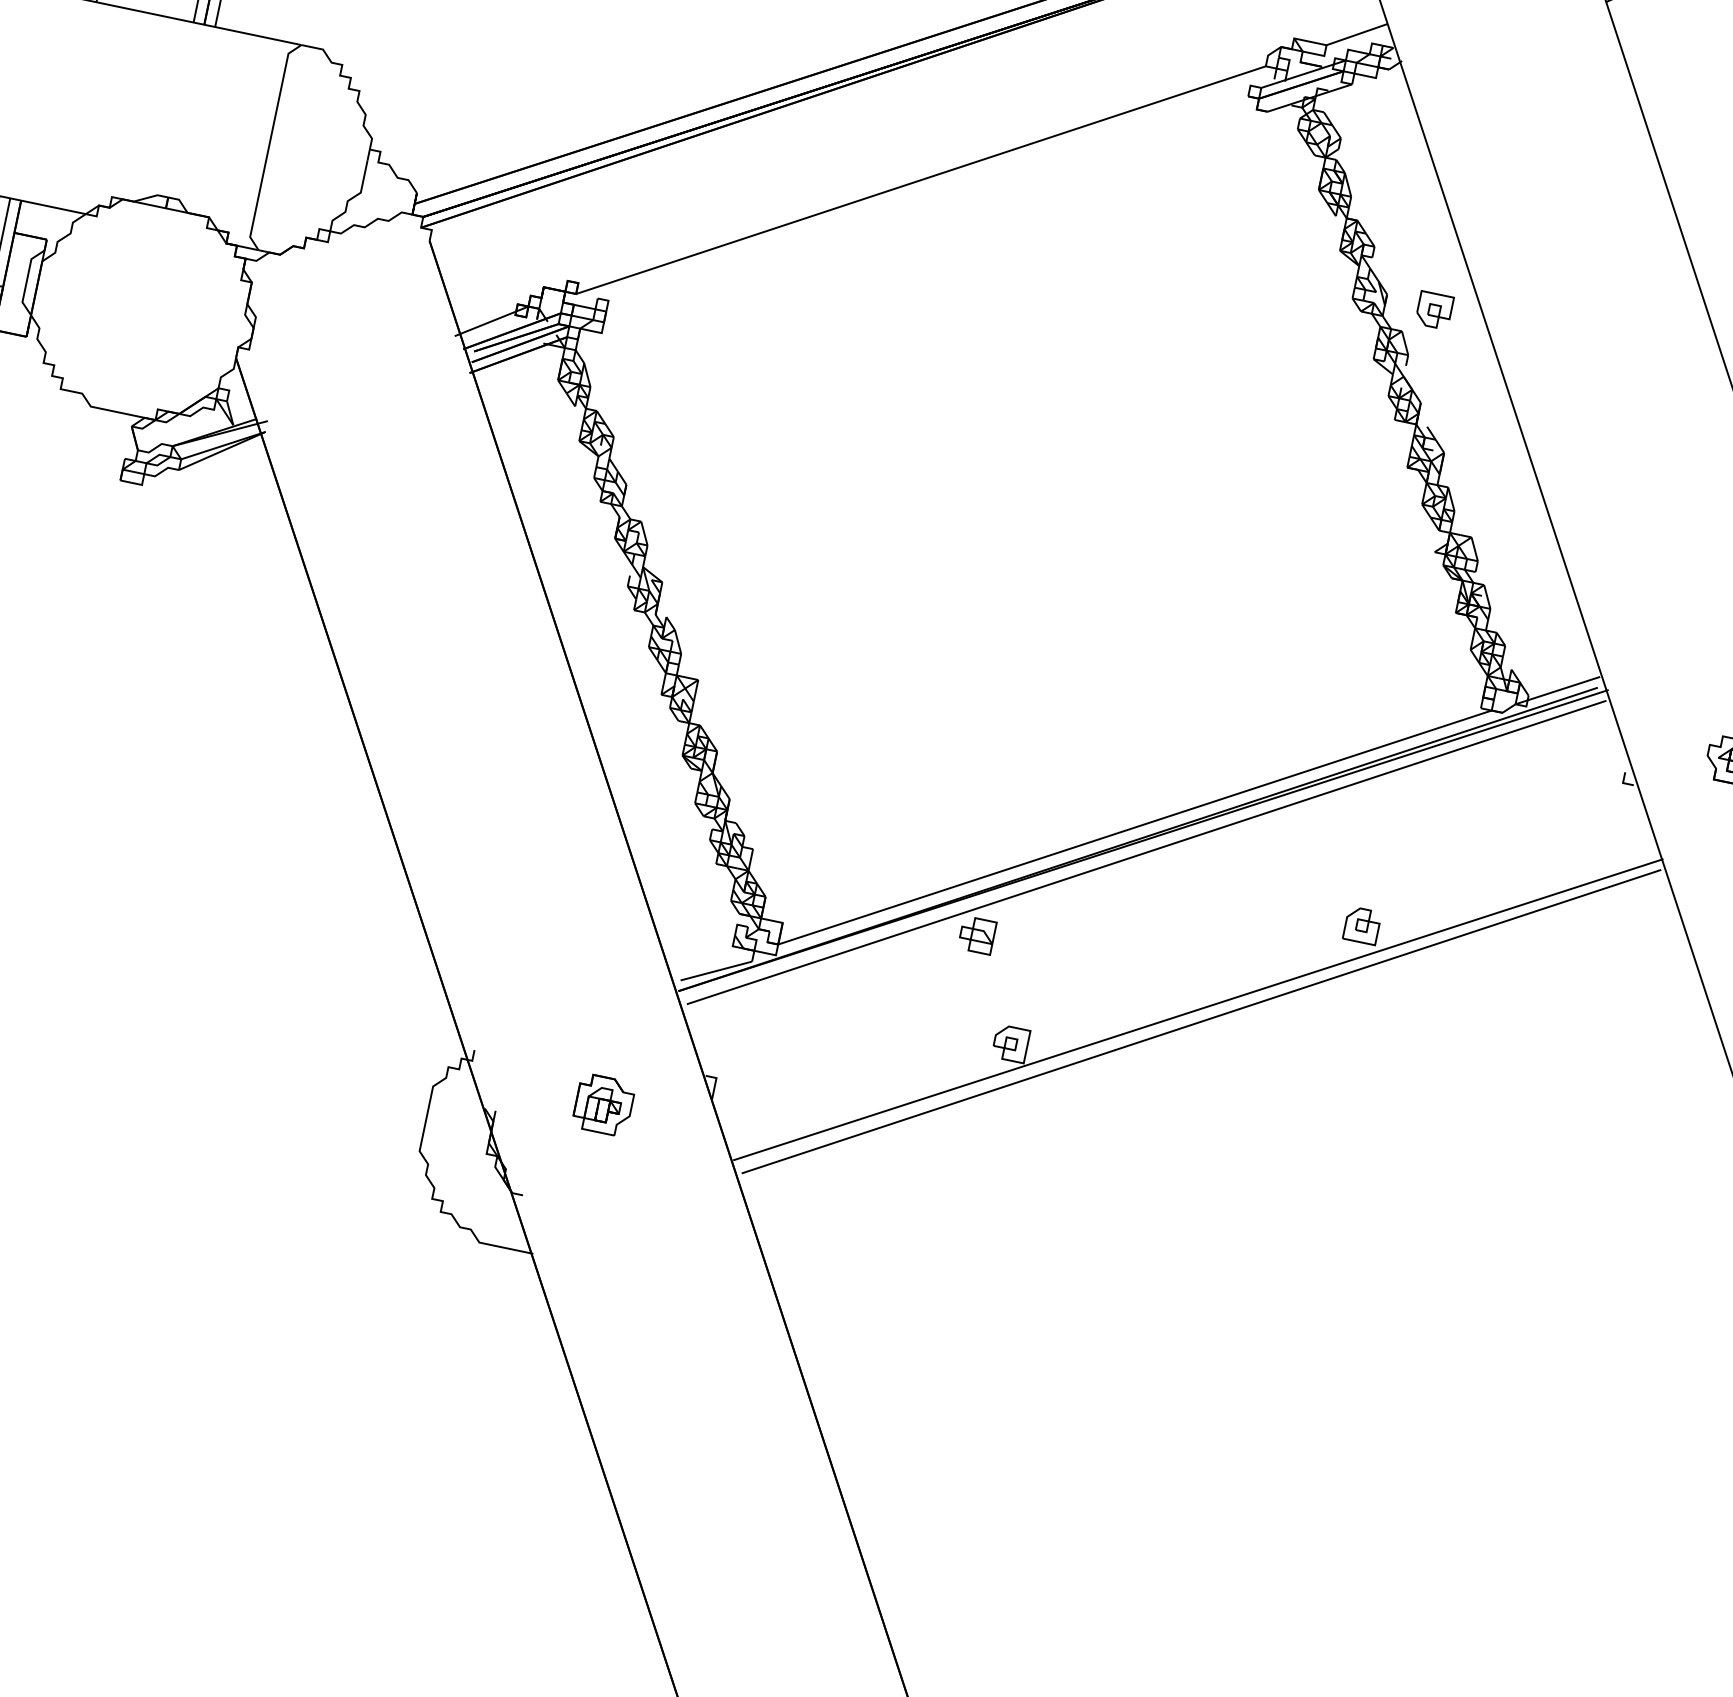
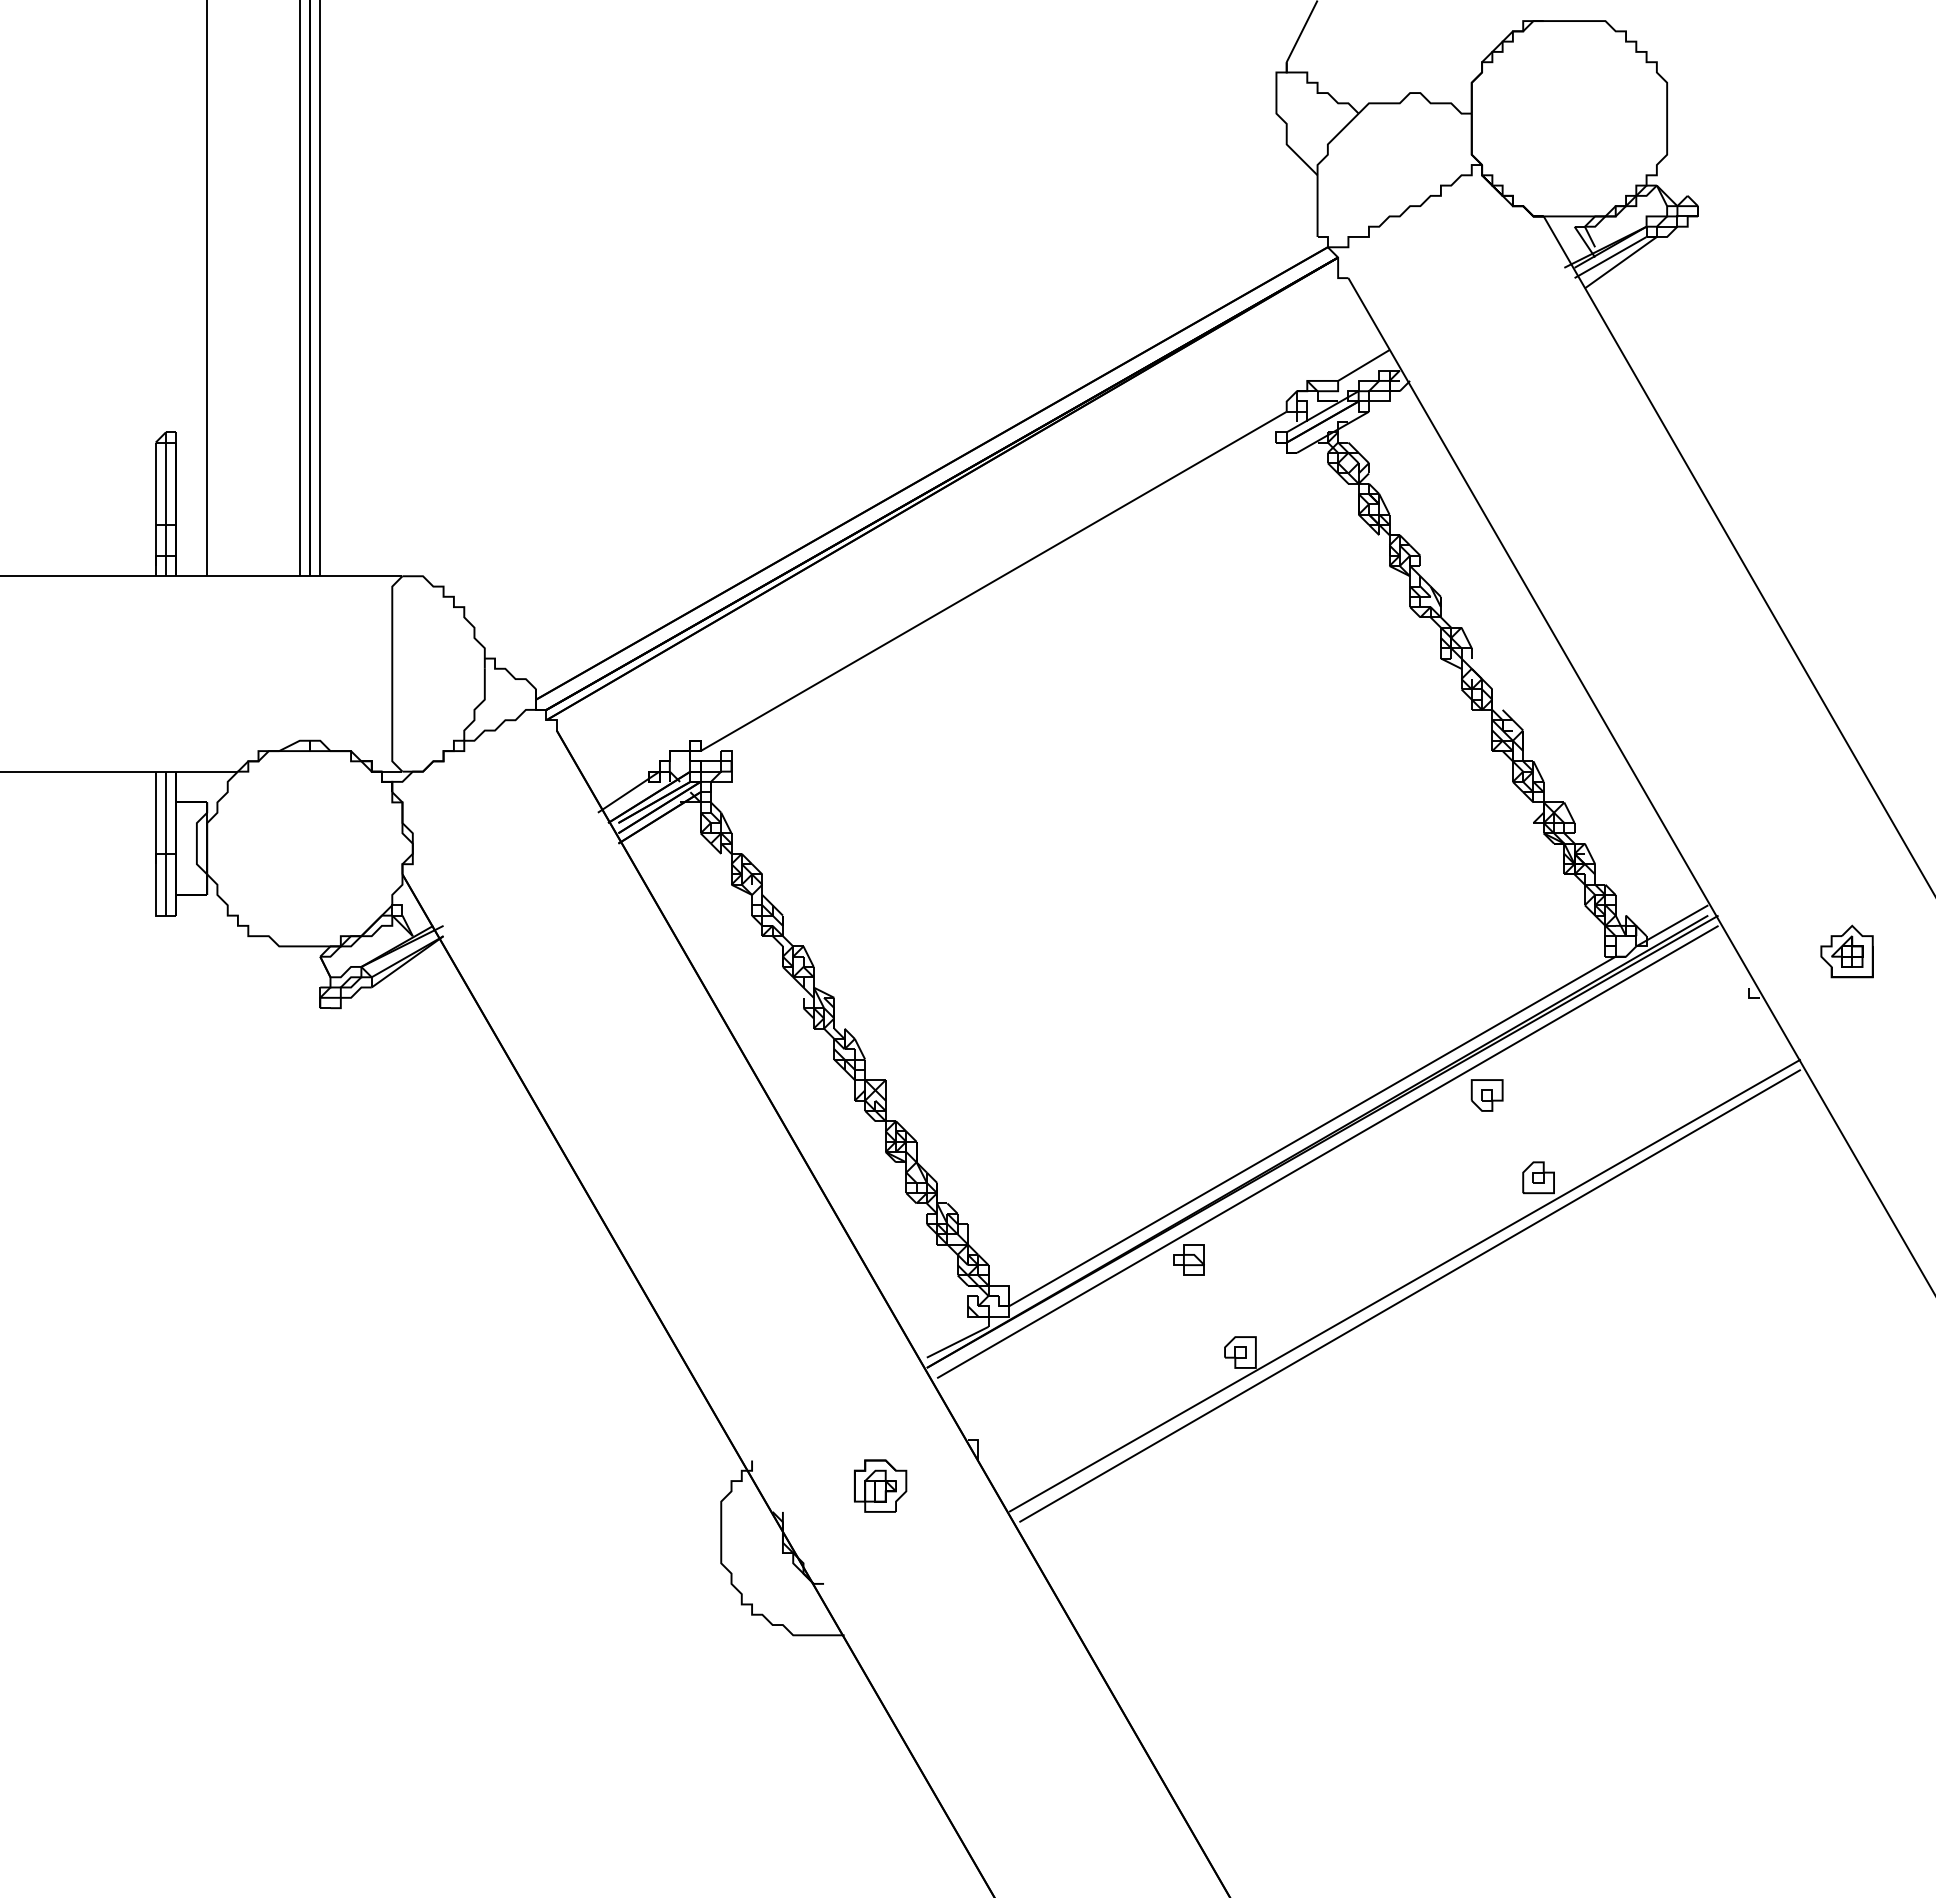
part: (1433, 310) -> (1486, 1095), moved

